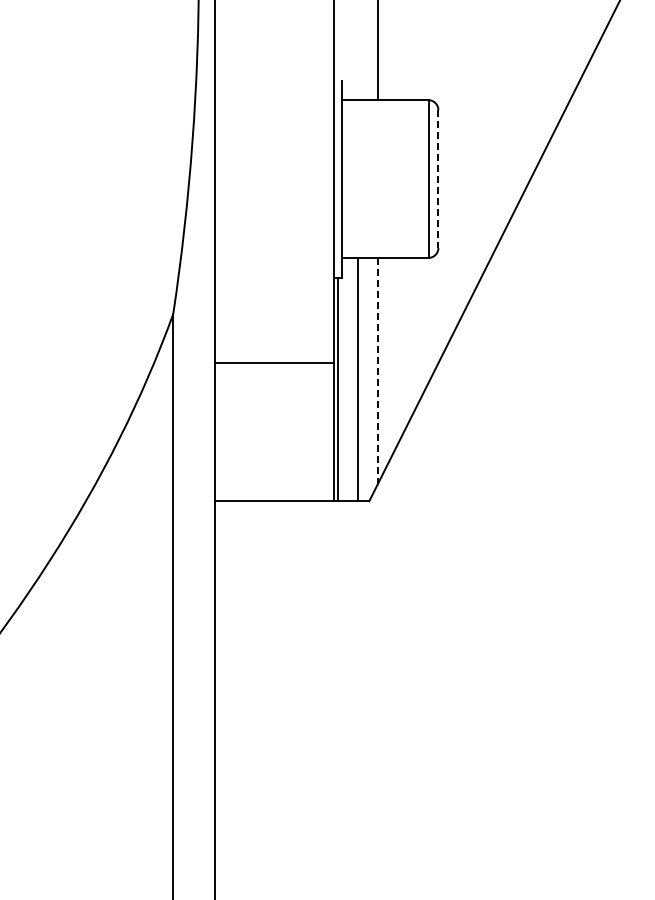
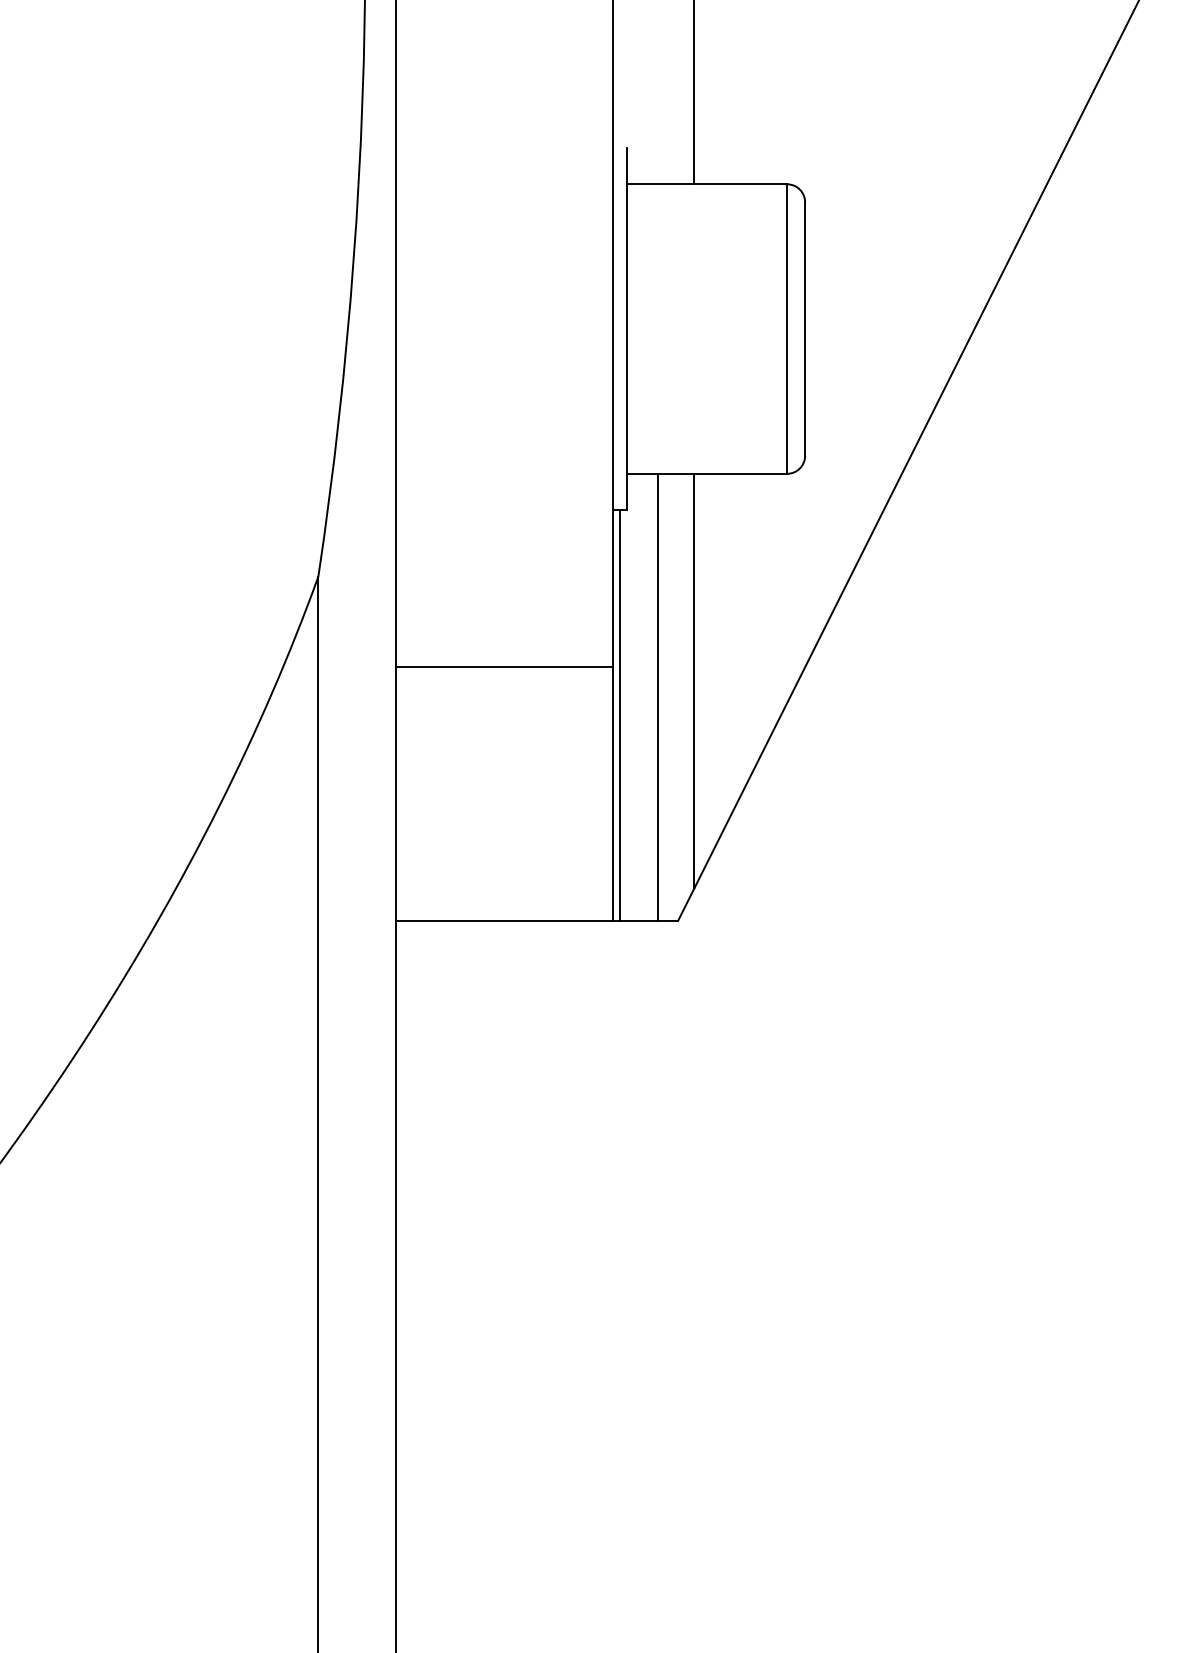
line: (438, 179) -> (805, 329), dashed -> solid
line: (378, 370) -> (695, 680), dashed -> solid

